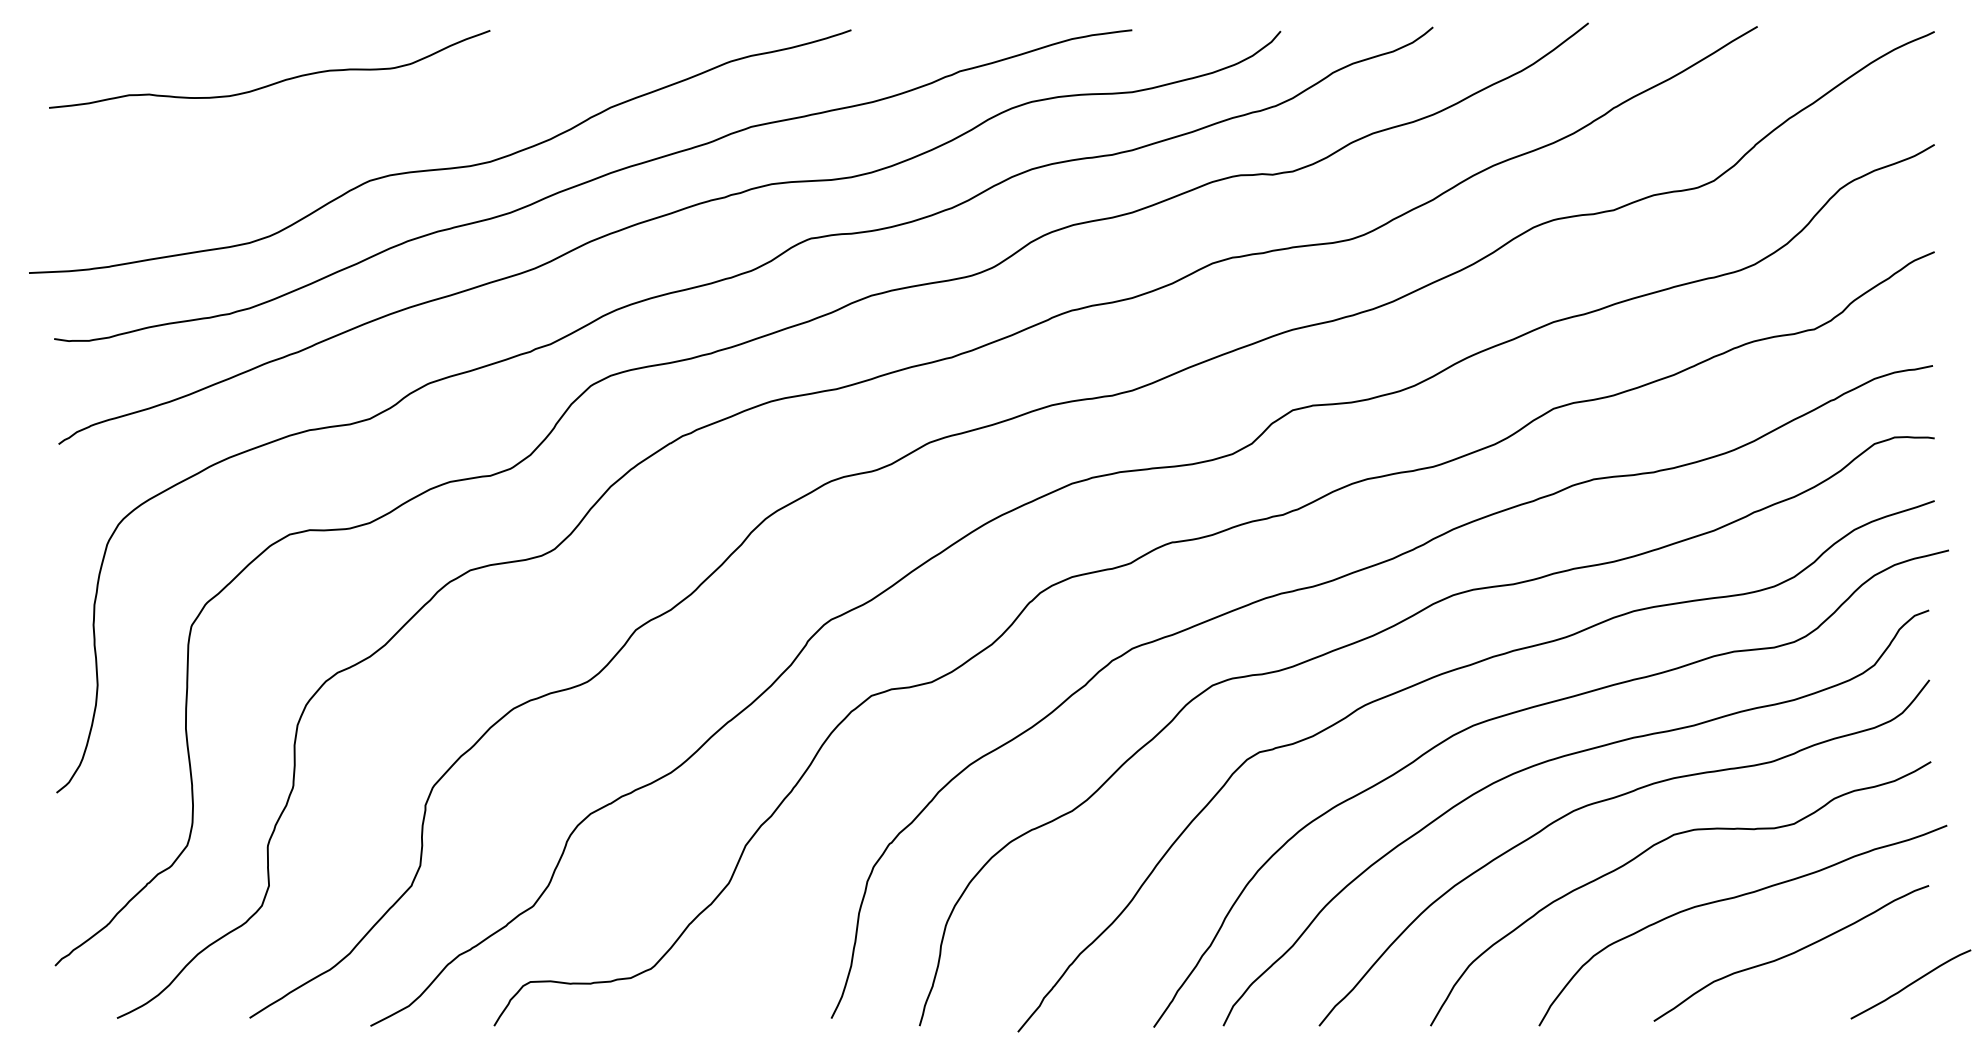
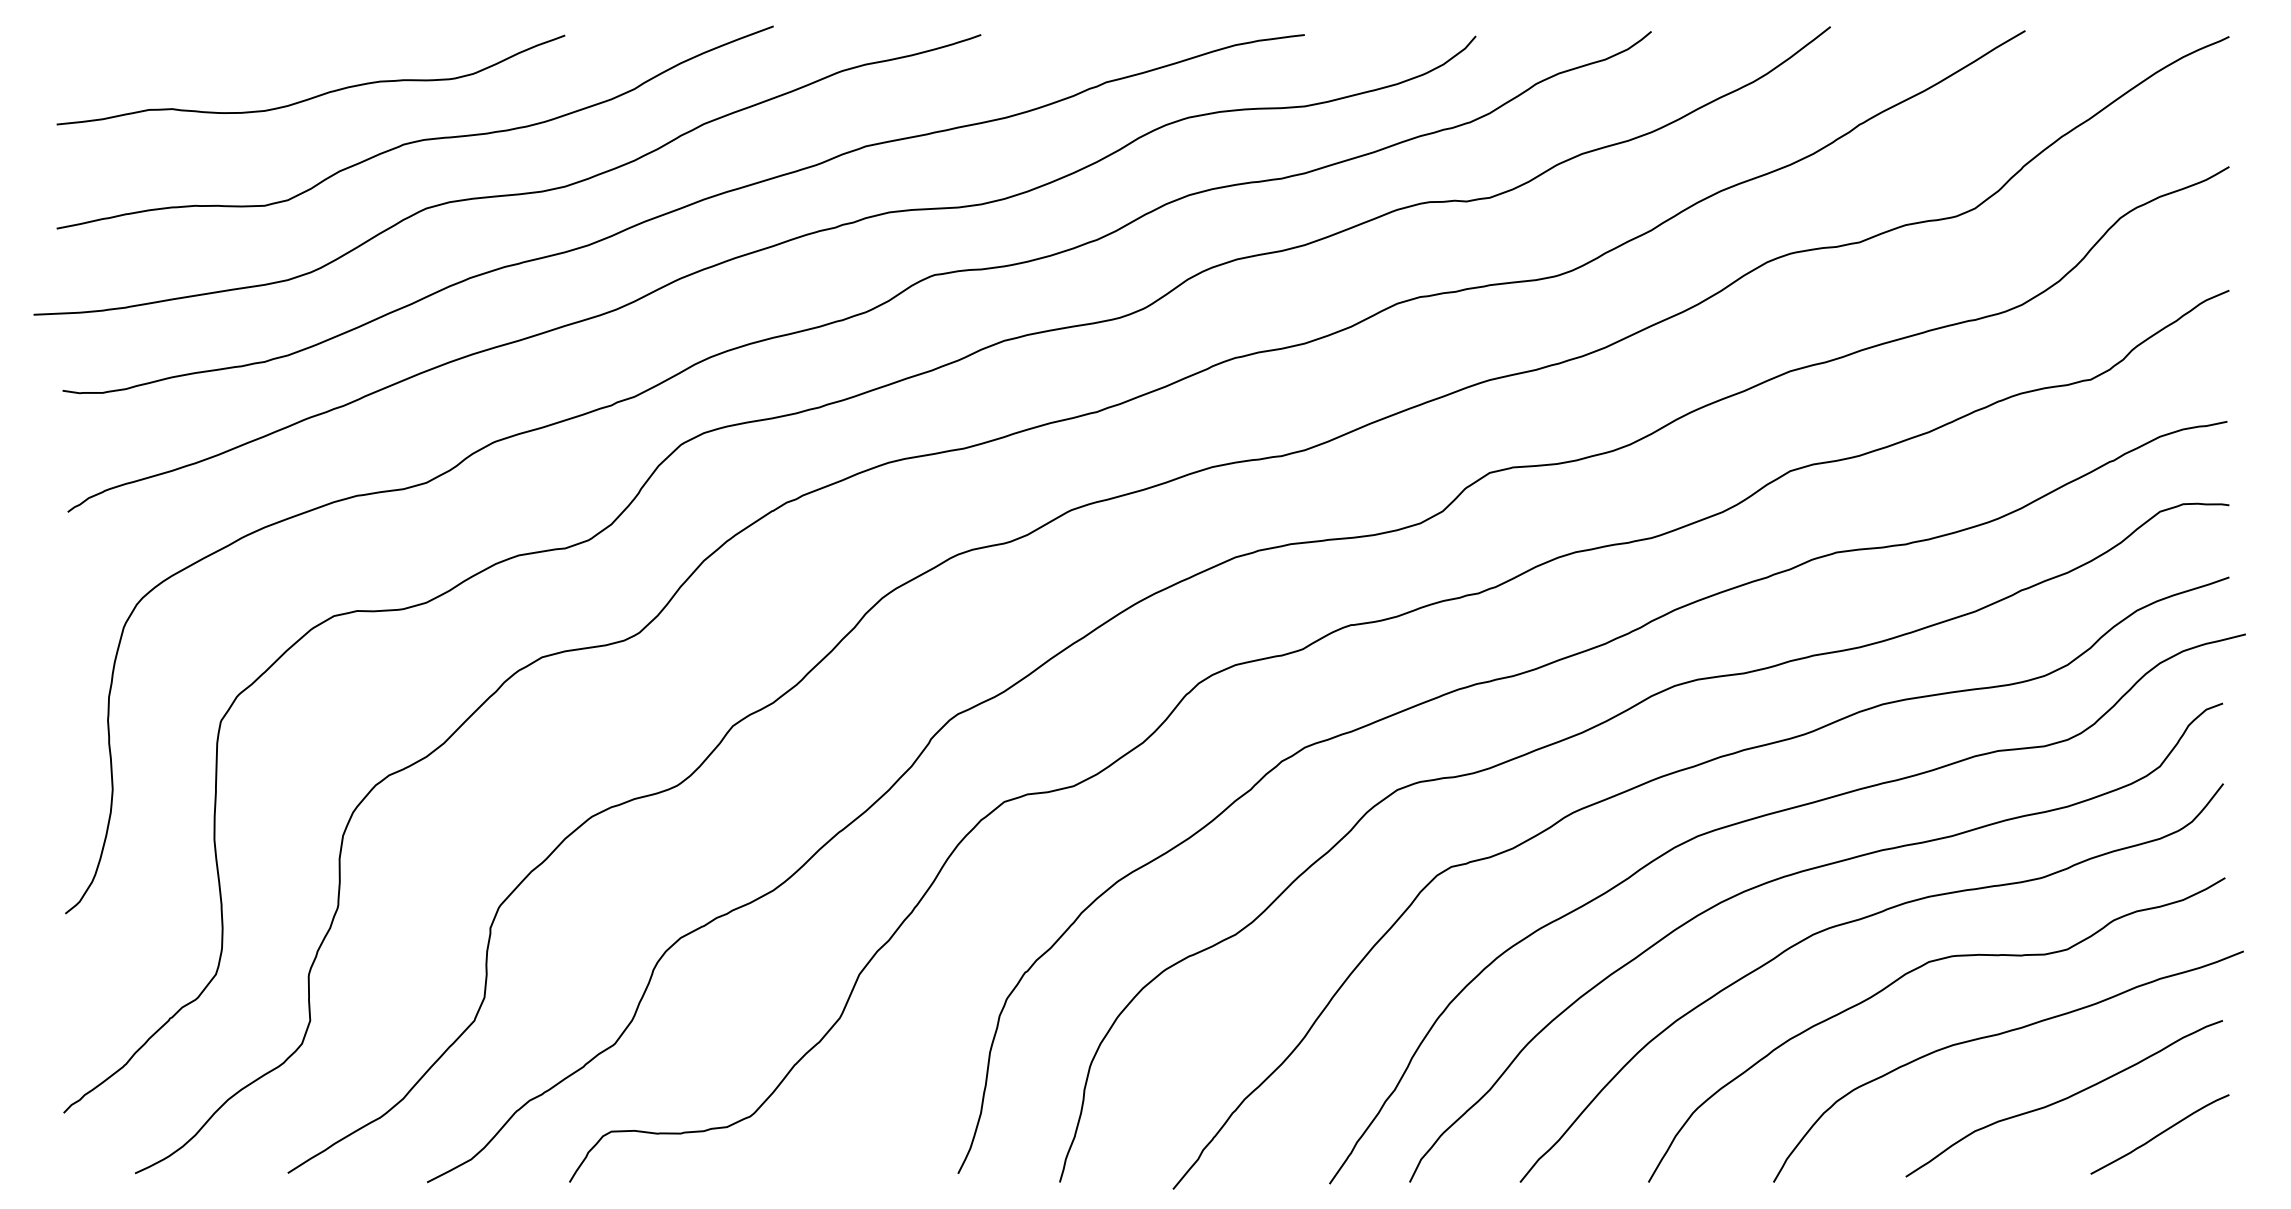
curve: (360, 121) -> (415, 140), added
curve: (1910, 984) -> (2159, 1134), moved

